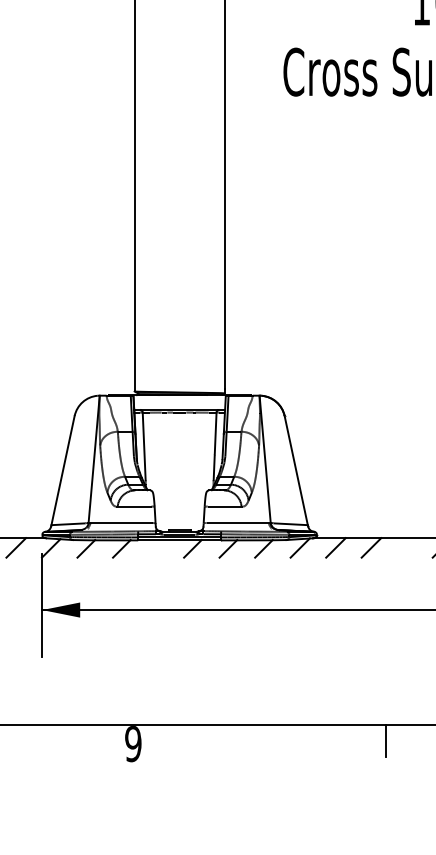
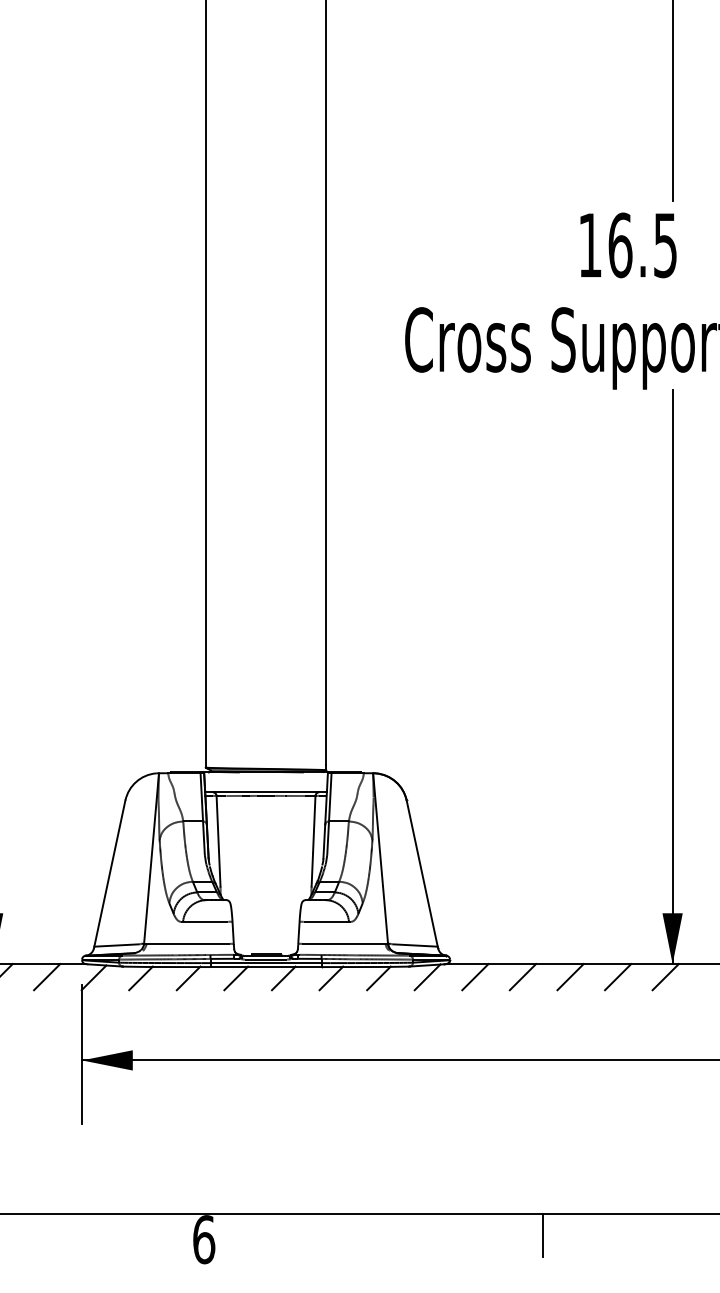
line: (157, 548) -> (236, 978), added
line: (406, 548) -> (570, 977), added
text: (133, 743) -> (204, 1239), 9 -> 6

